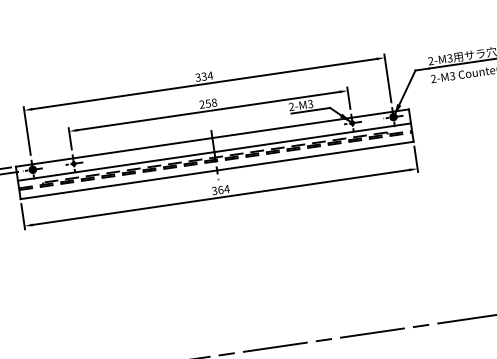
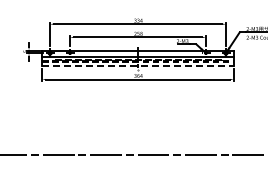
line: (218, 170) -> (138, 66), solid -> dashed

